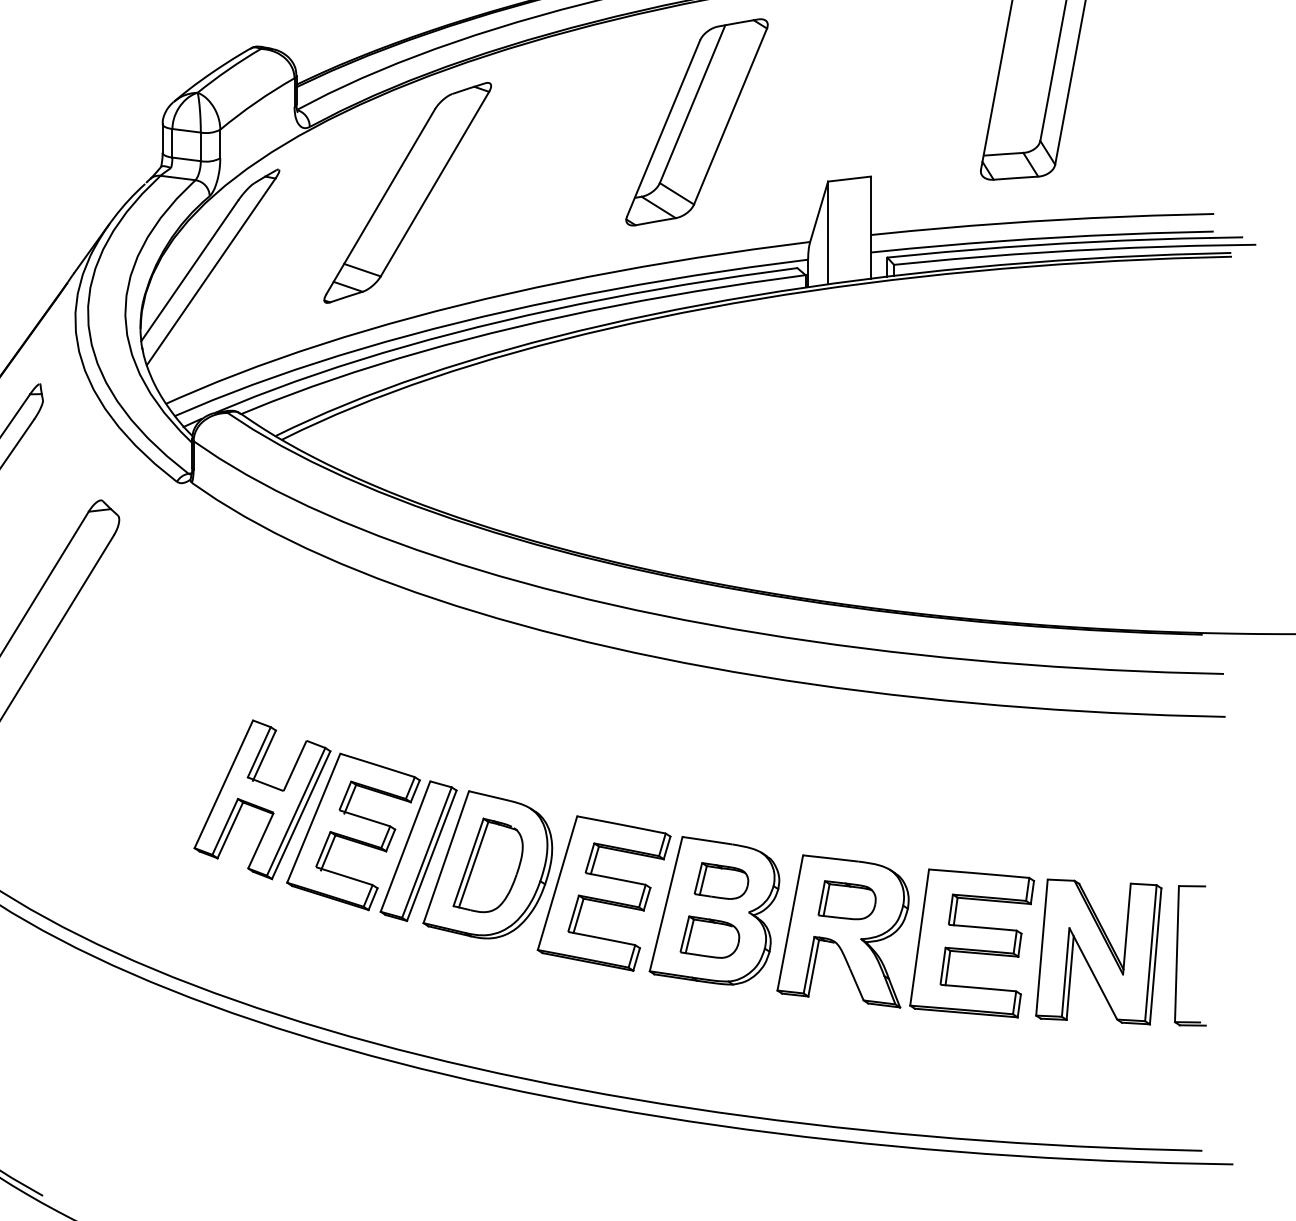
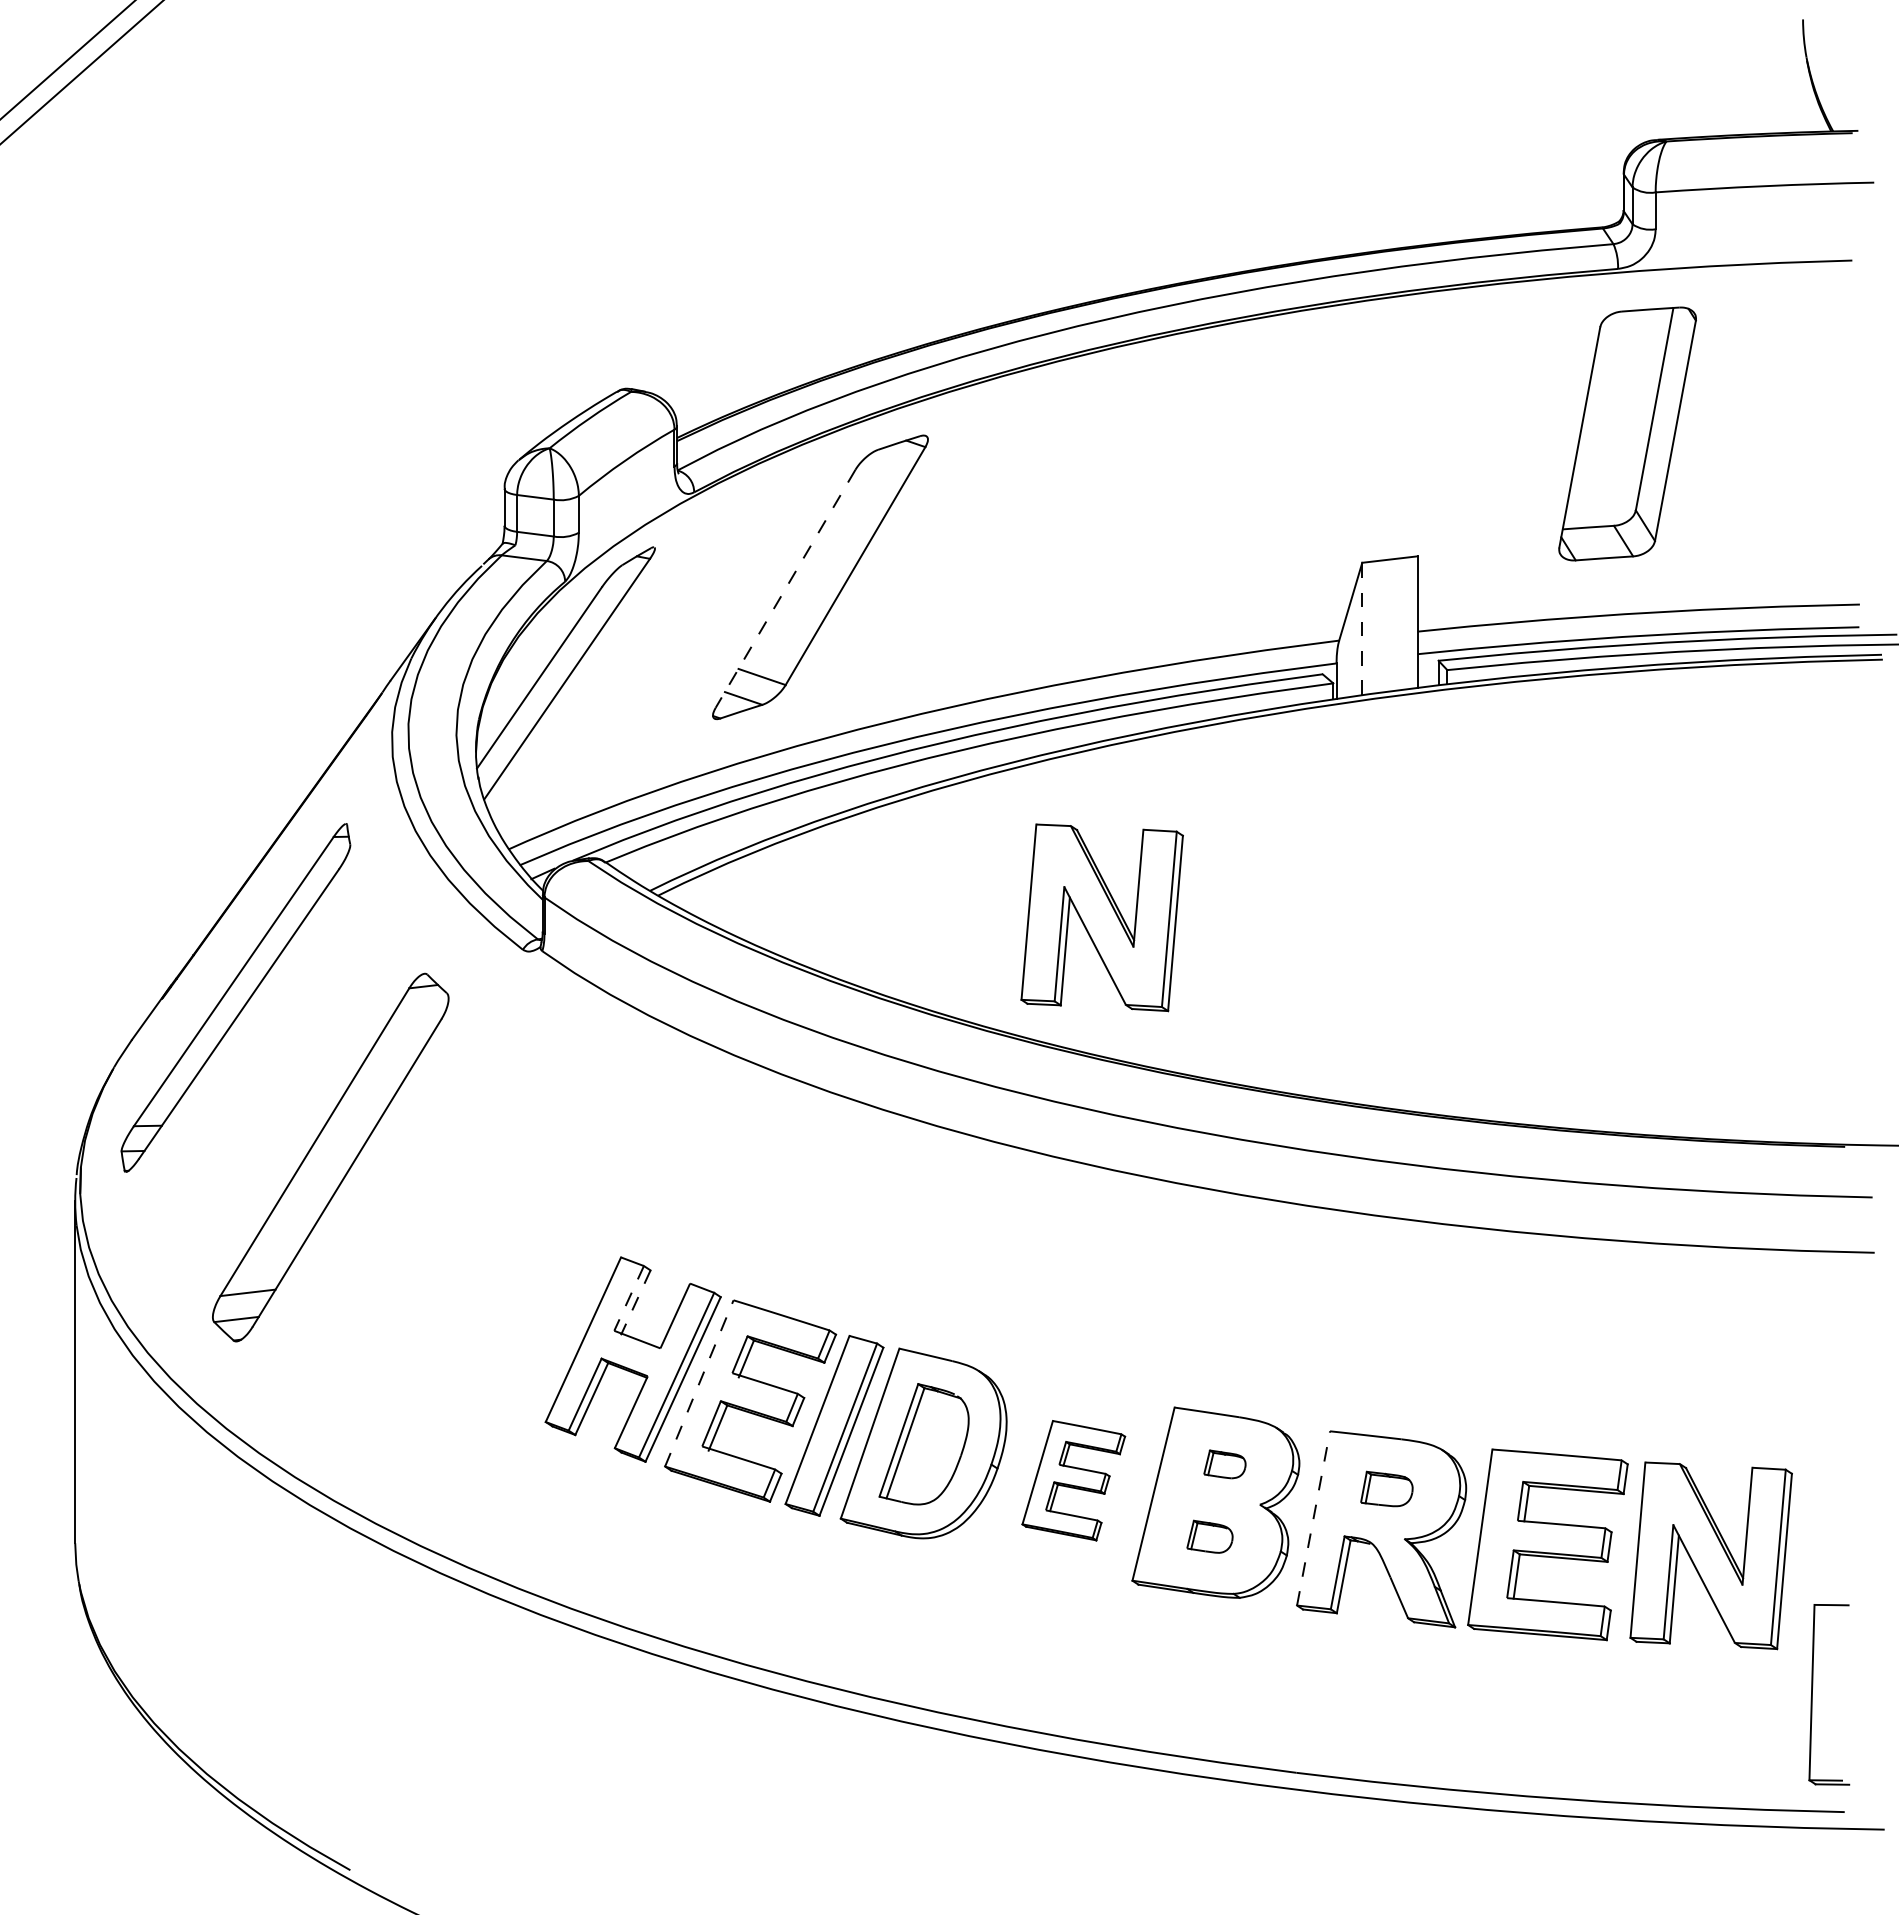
part: (697, 122) -> (1193, 486), removed
line: (380, 201) -> (785, 588), solid -> dashed
line: (828, 232) -> (1362, 628), solid -> dashed
part: (625, 456) -> (1101, 917), added
line: (259, 752) -> (629, 1298), solid -> dashed
line: (264, 755) -> (635, 1302), solid -> dashed
line: (313, 818) -> (699, 1383), solid -> dashed
part: (721, 881) -> (1224, 1464), size x0.6
part: (604, 893) -> (1073, 1480), size x0.6
part: (846, 899) -> (1386, 1488), size x0.7
line: (790, 923) -> (1313, 1518), solid -> dashed
part: (709, 936) -> (1209, 1536), size x0.6
part: (1177, 955) -> (1812, 1694), moved

